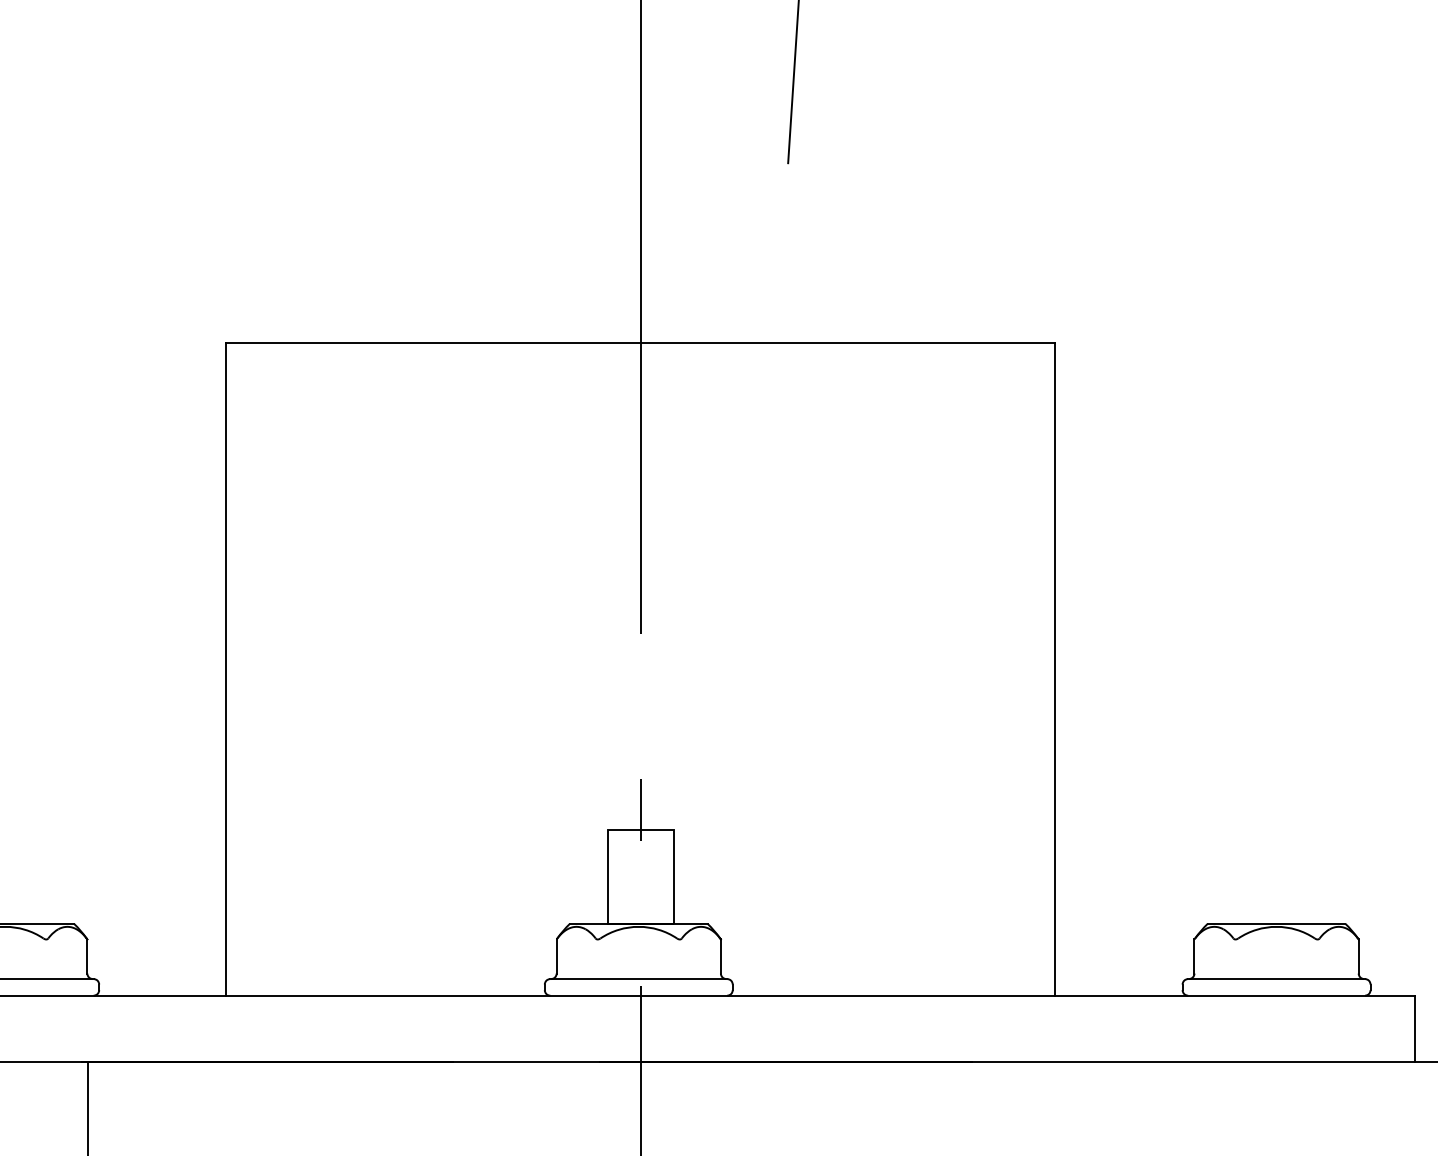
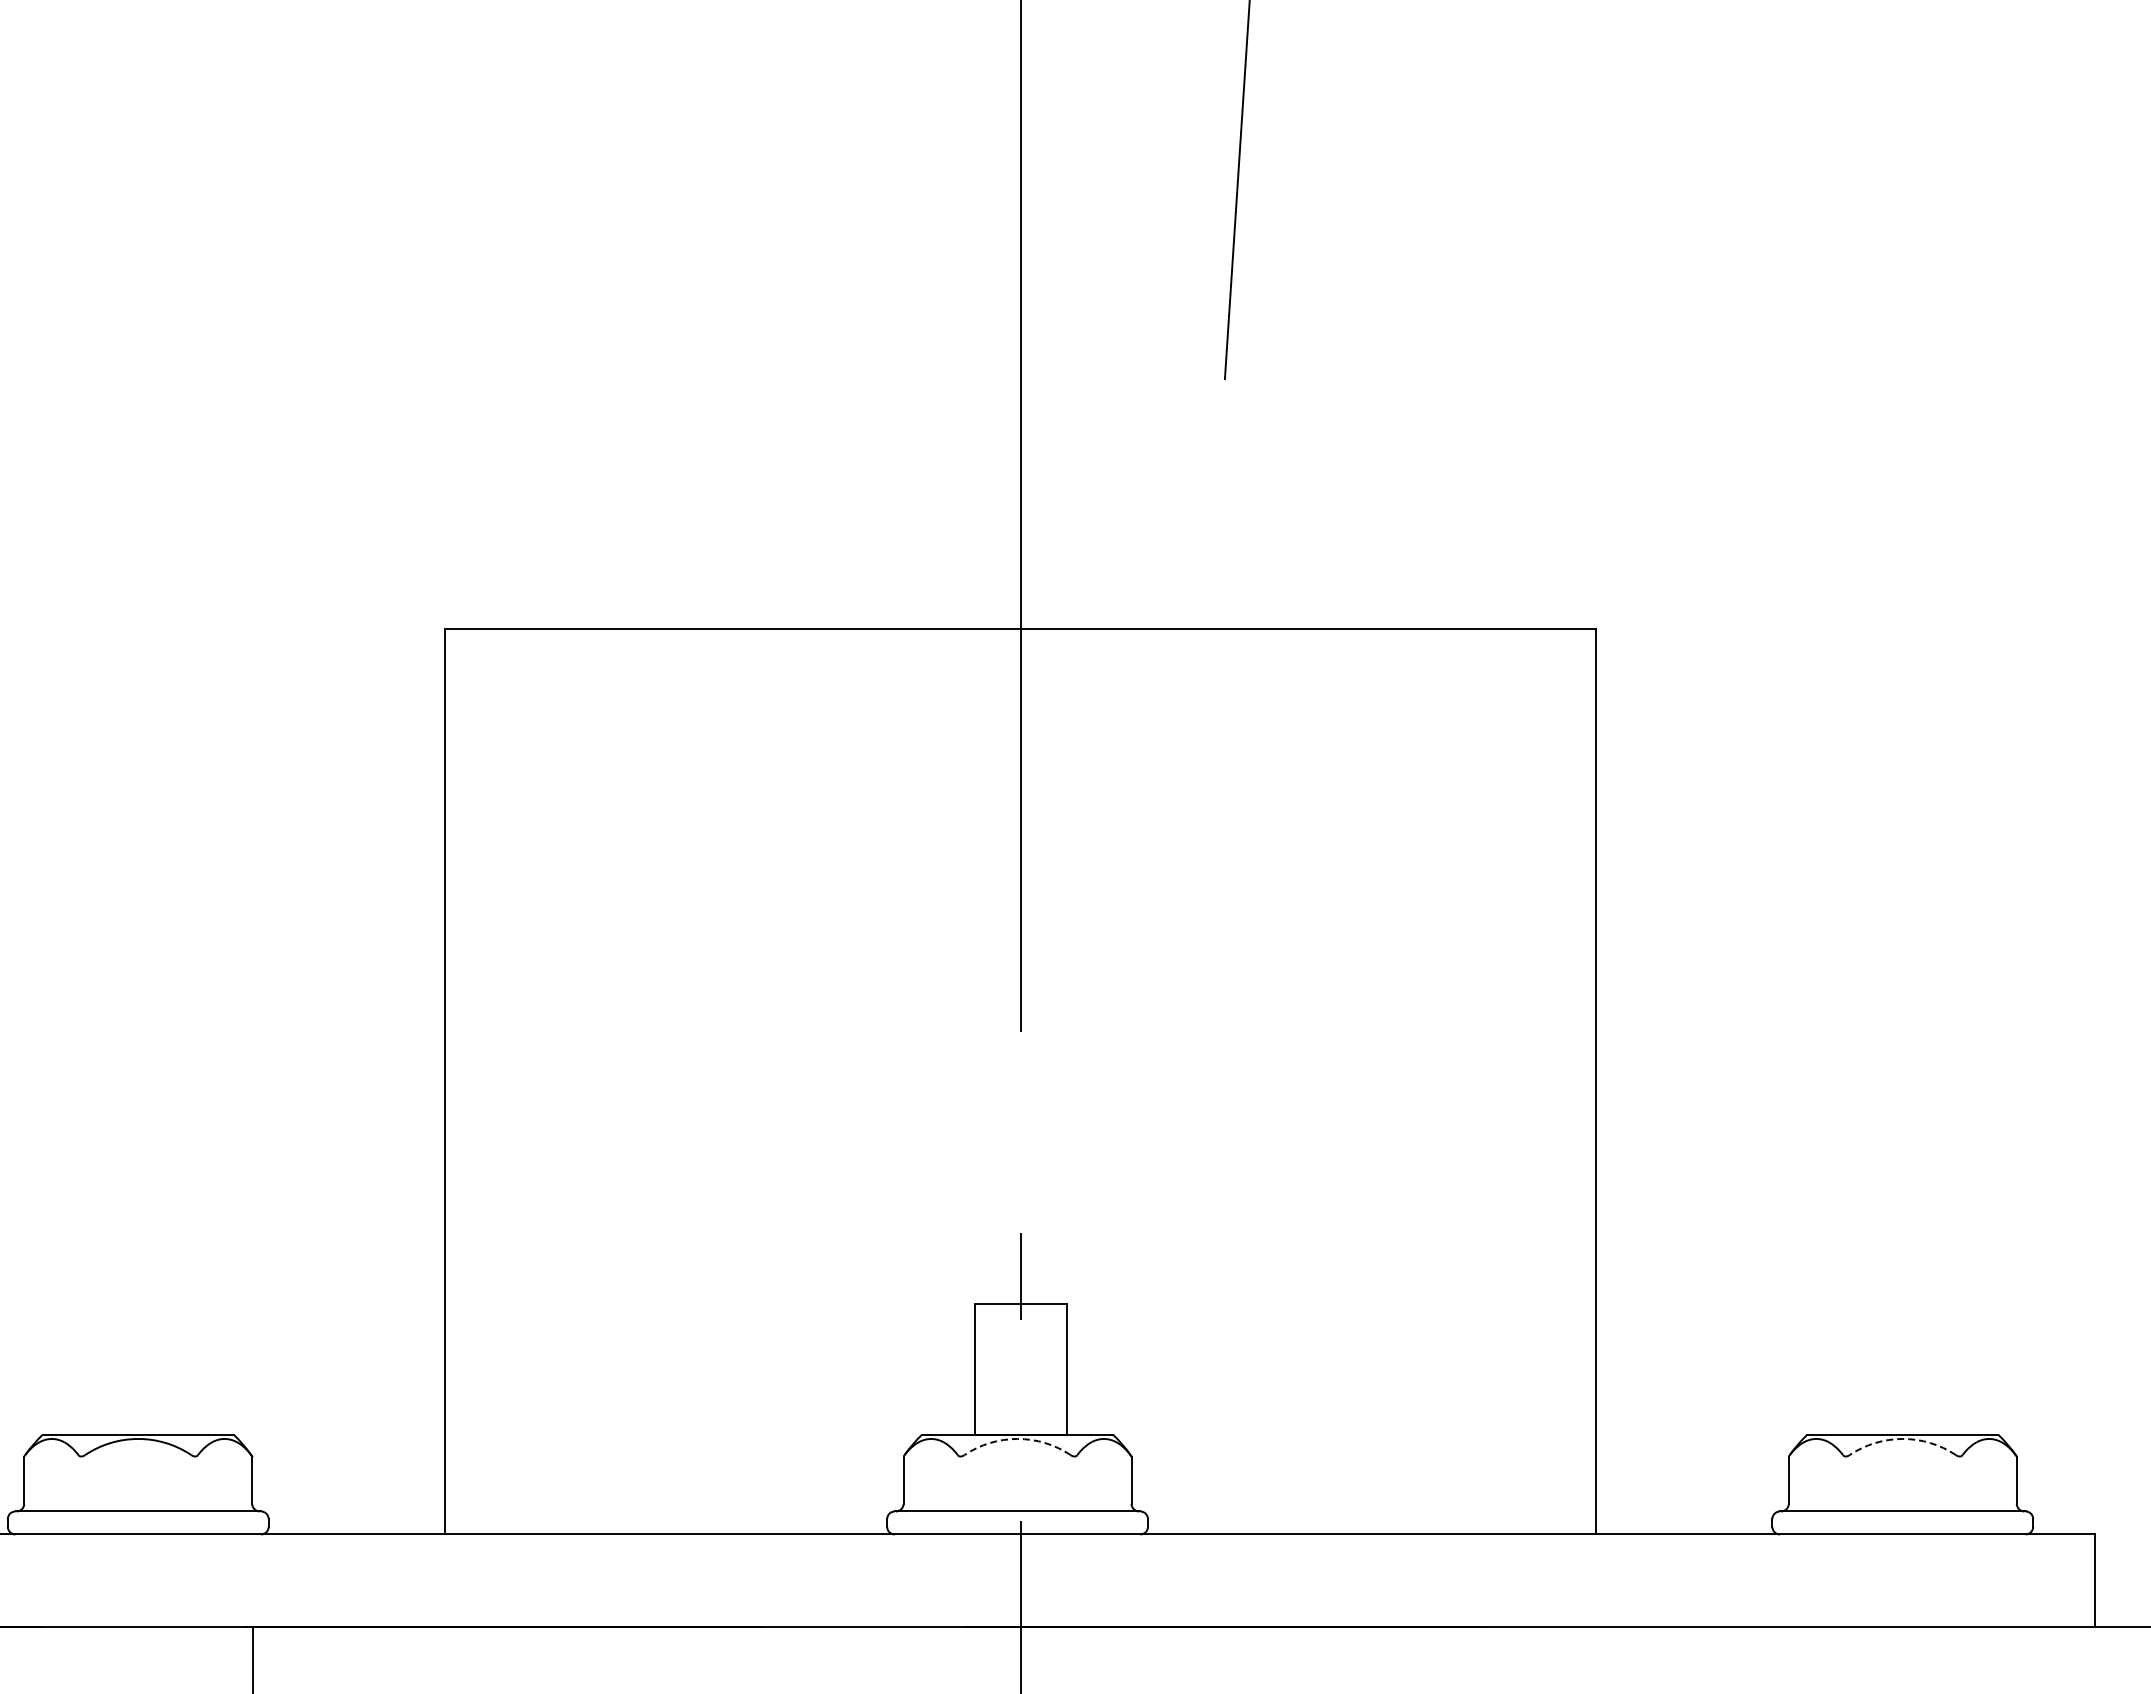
arc: (638, 926) -> (1017, 1438), solid -> dashed
arc: (1276, 926) -> (1902, 1438), solid -> dashed

